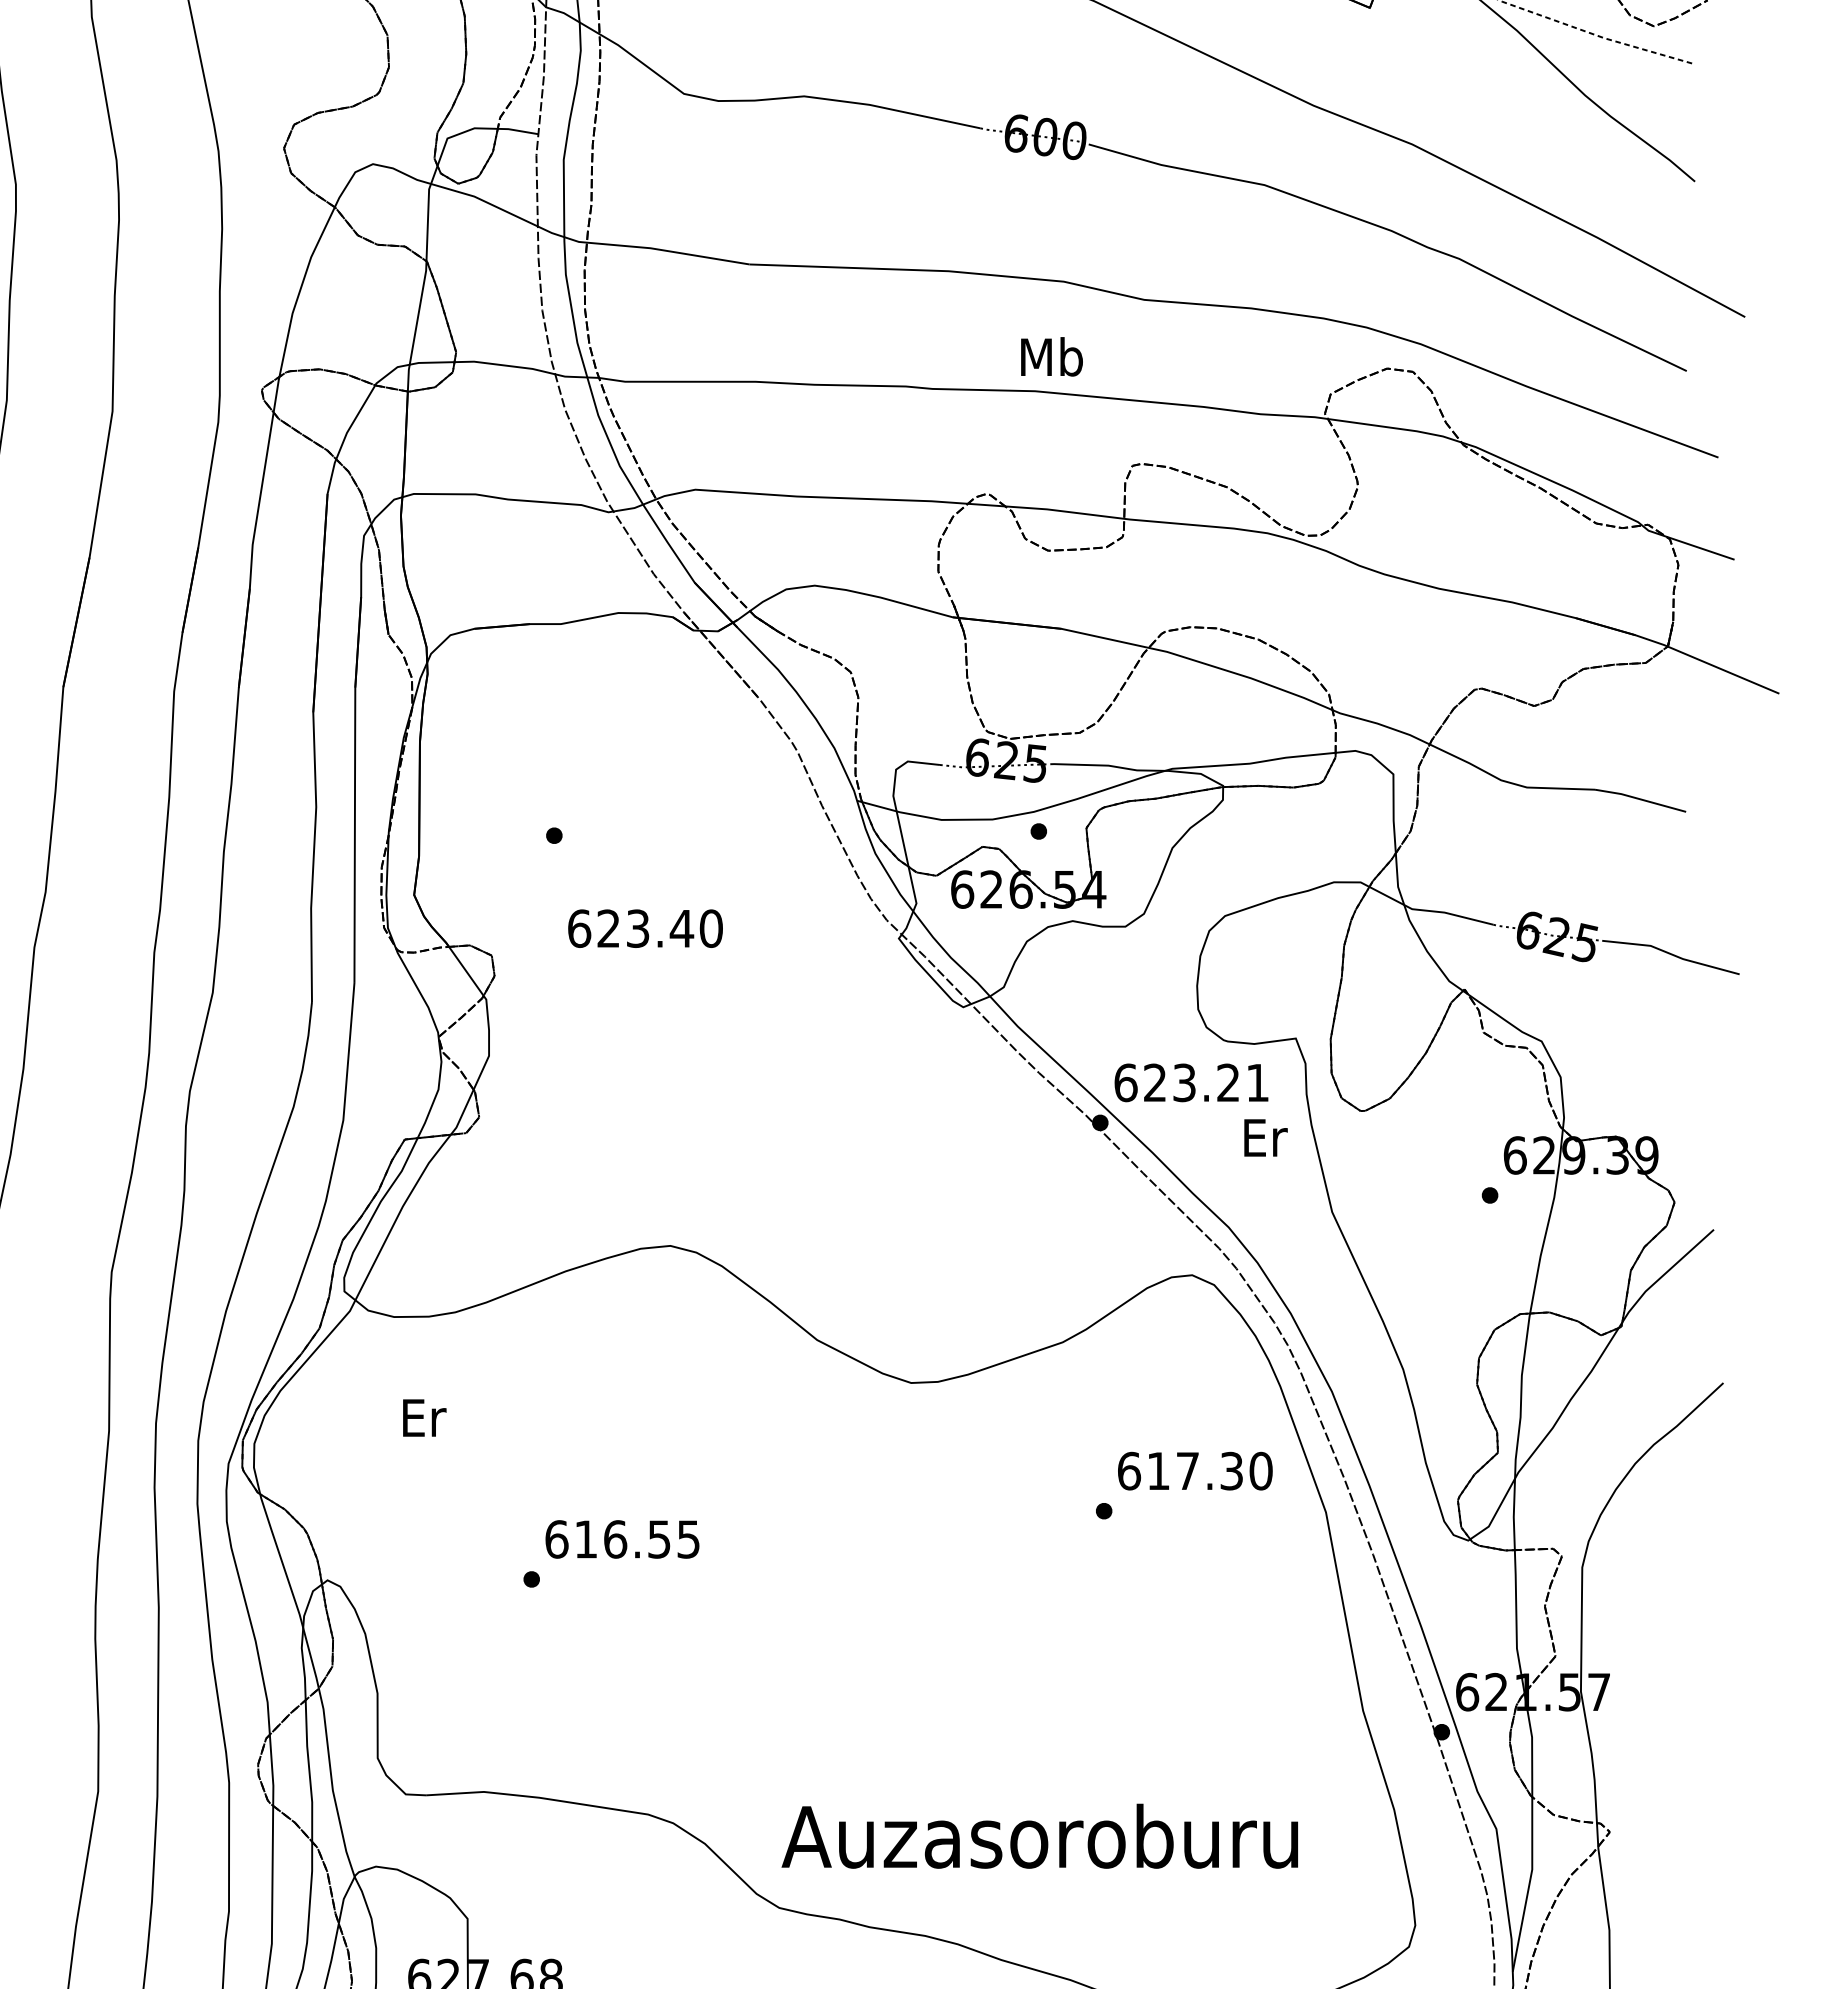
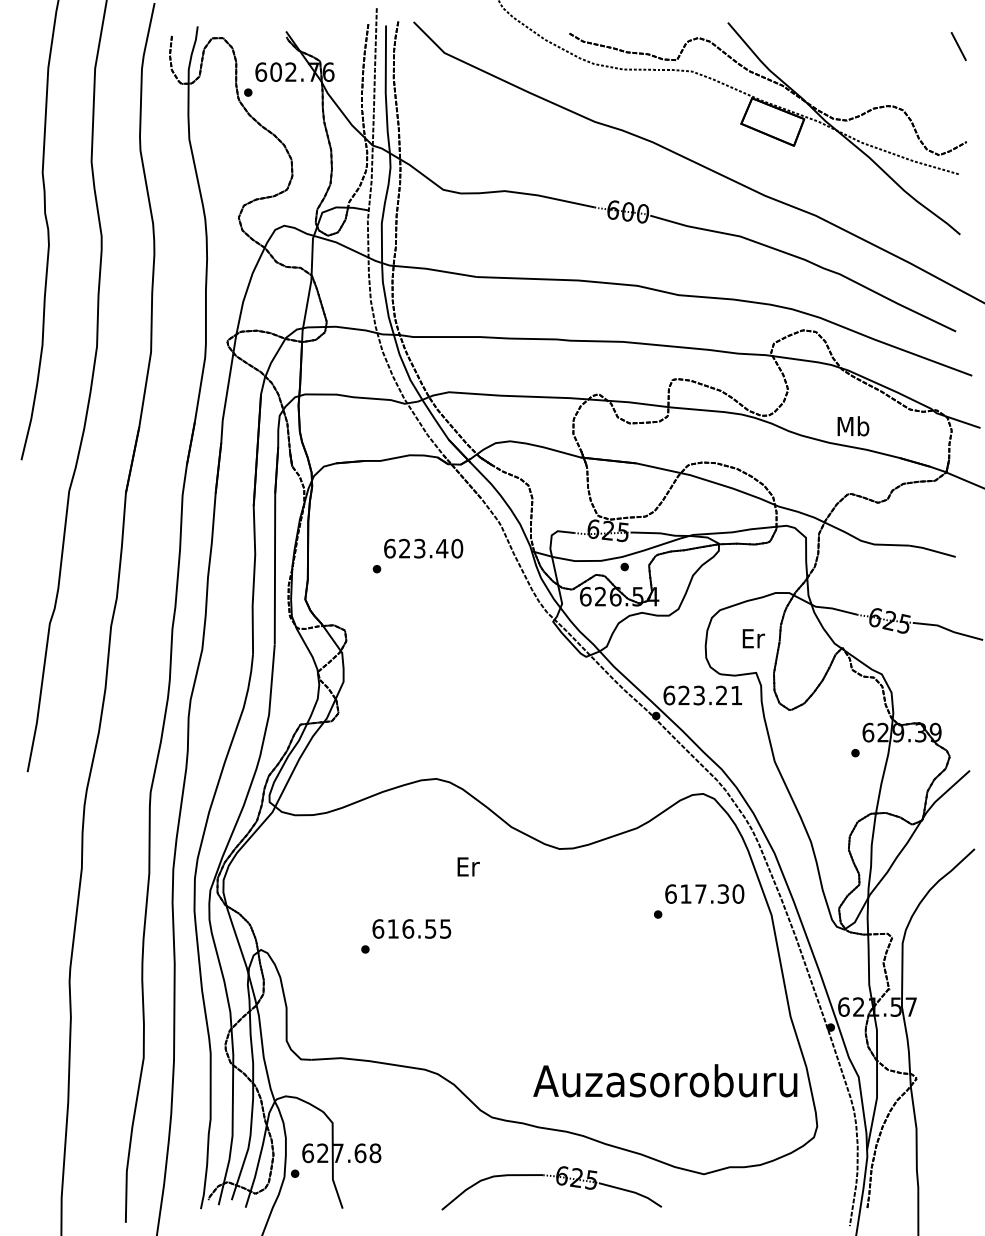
text: (1052, 357) -> (853, 426), moved
text: (645, 928) -> (423, 548), moved
text: (1265, 1137) -> (753, 638), moved
text: (424, 1417) -> (468, 866), moved
text: (1040, 1835) -> (665, 1080), moved

